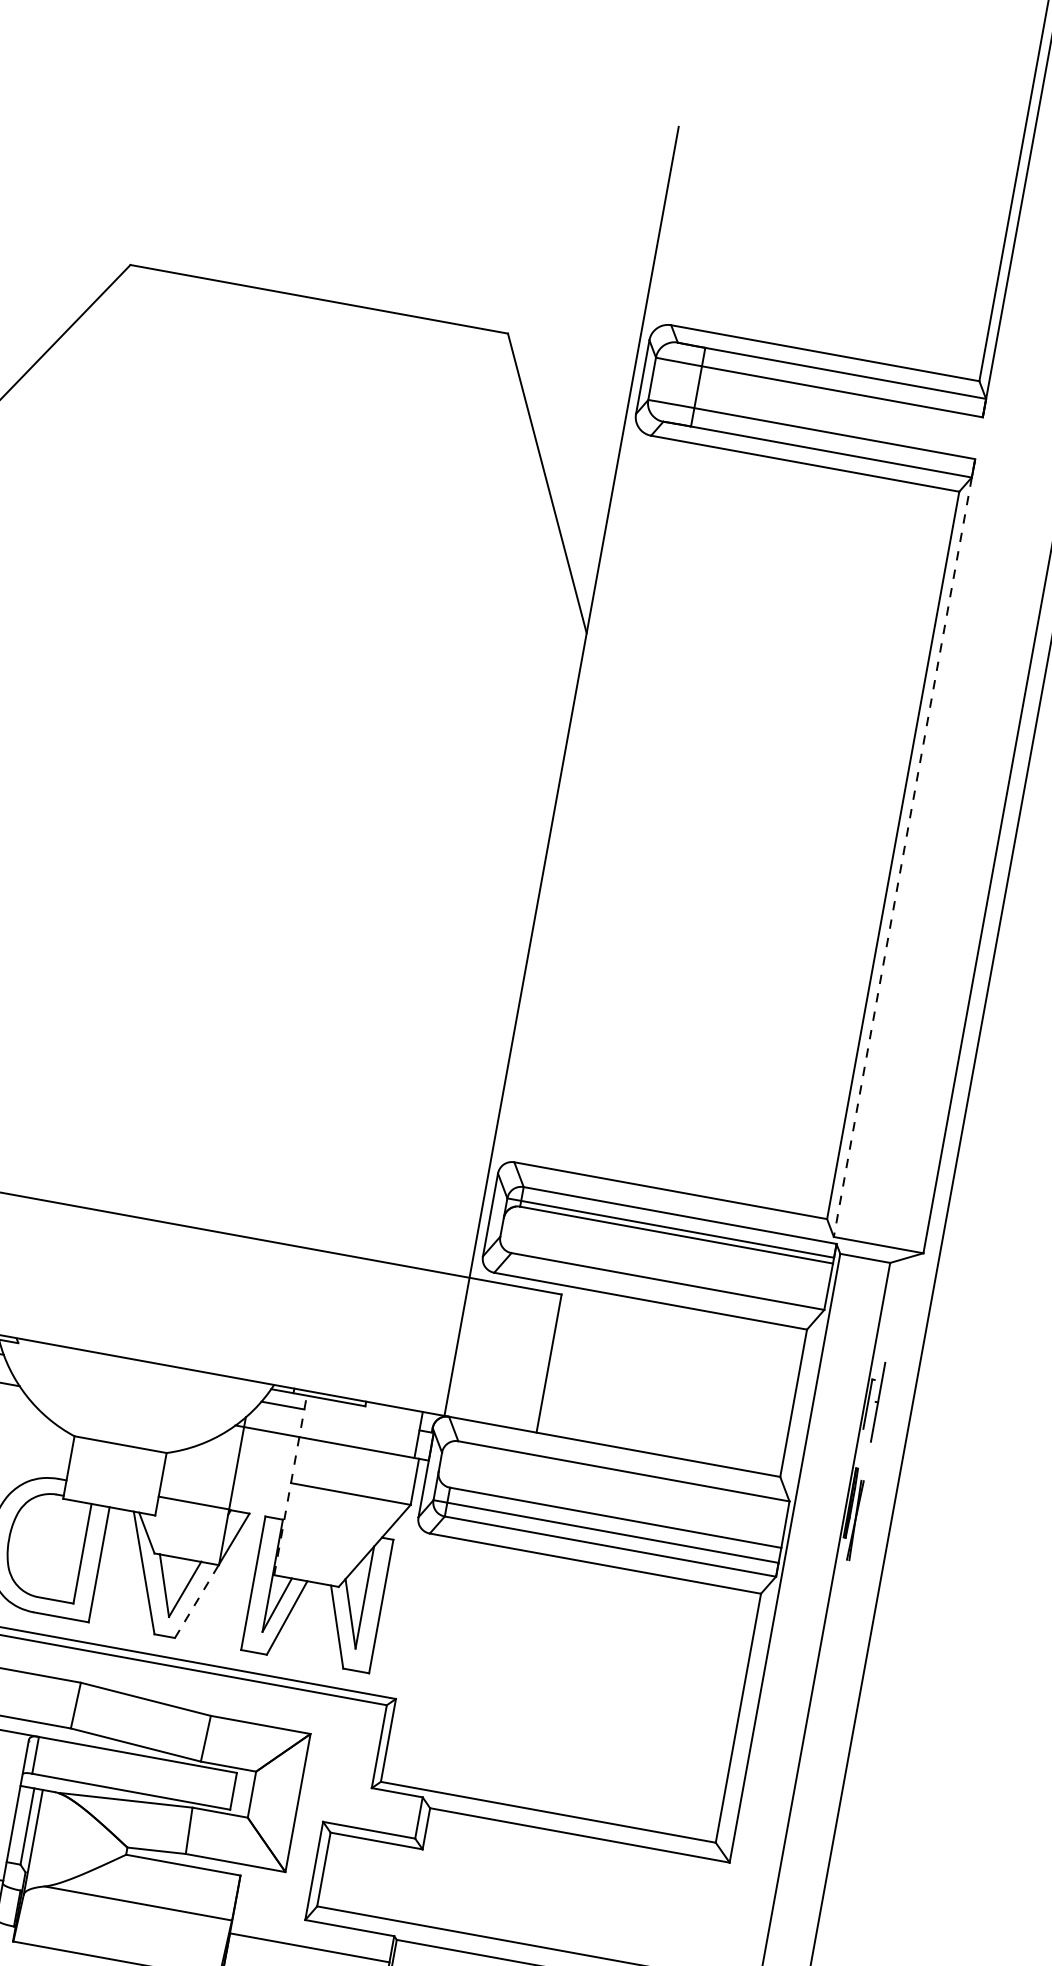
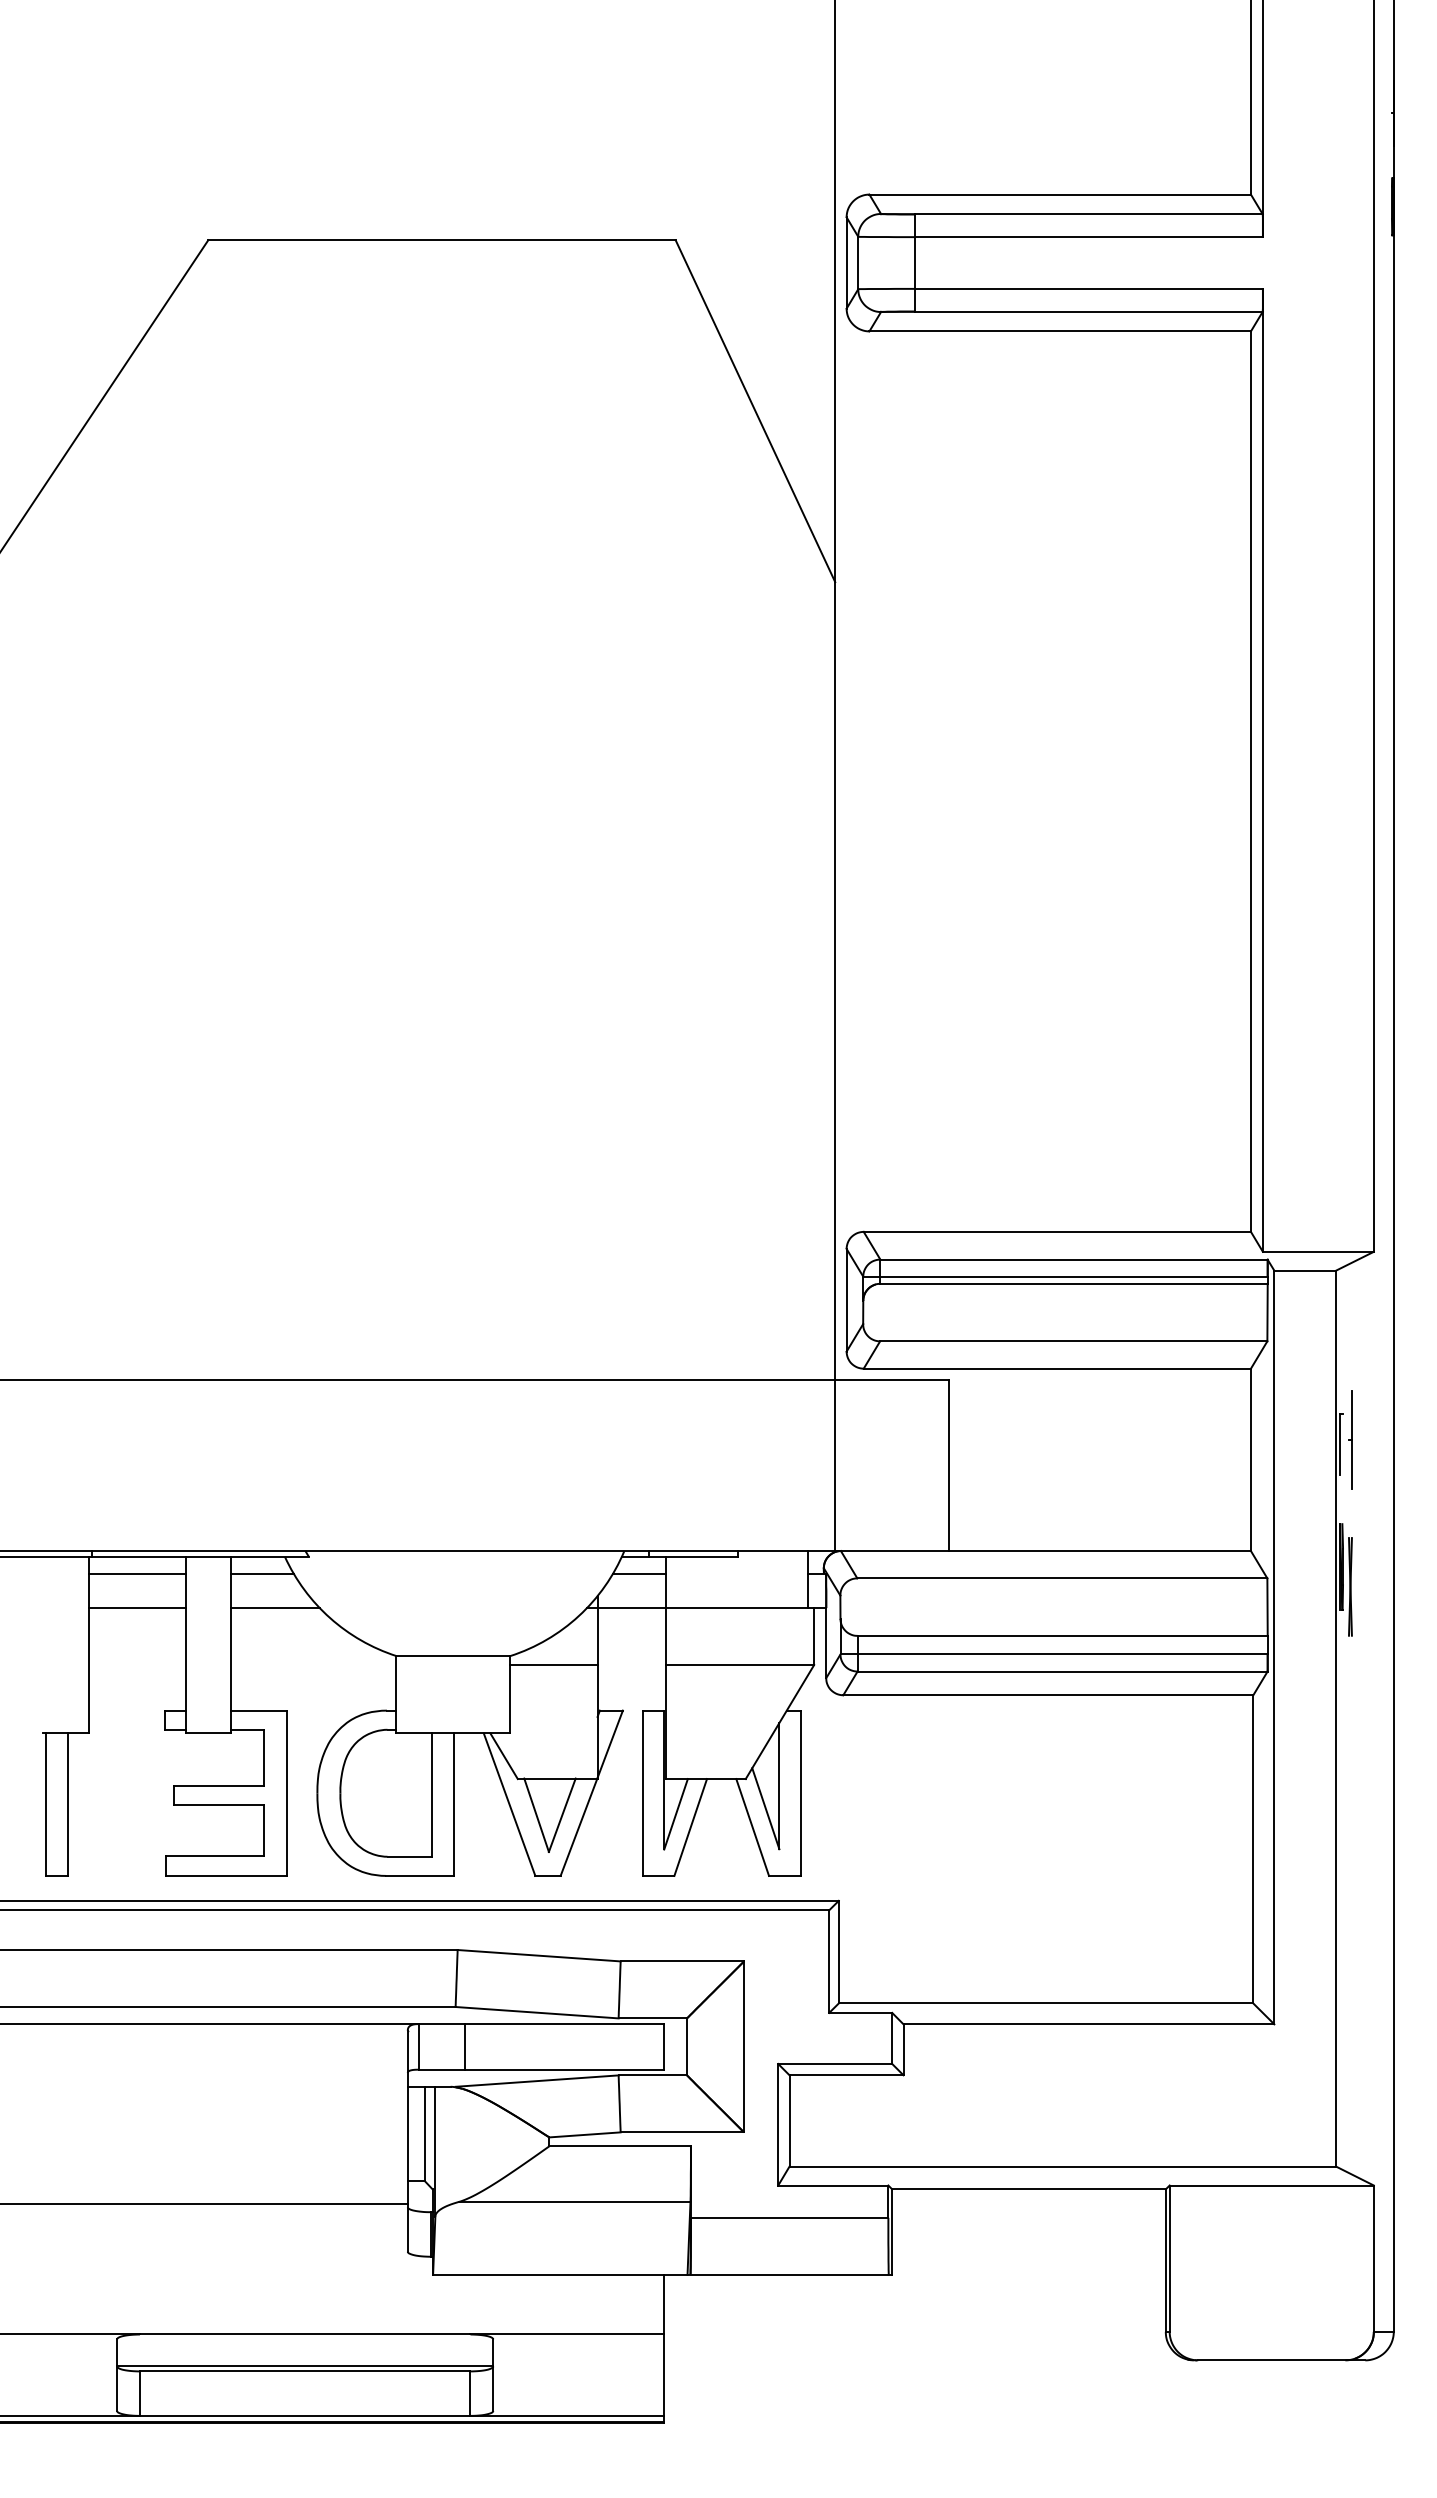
line: (904, 848) -> (1262, 770), dashed -> solid
line: (290, 1485) -> (665, 1667), dashed -> solid
line: (193, 1503) -> (553, 1665), moved
line: (196, 1601) -> (578, 1827), dashed -> solid
line: (72, 1761) -> (464, 2046), added

